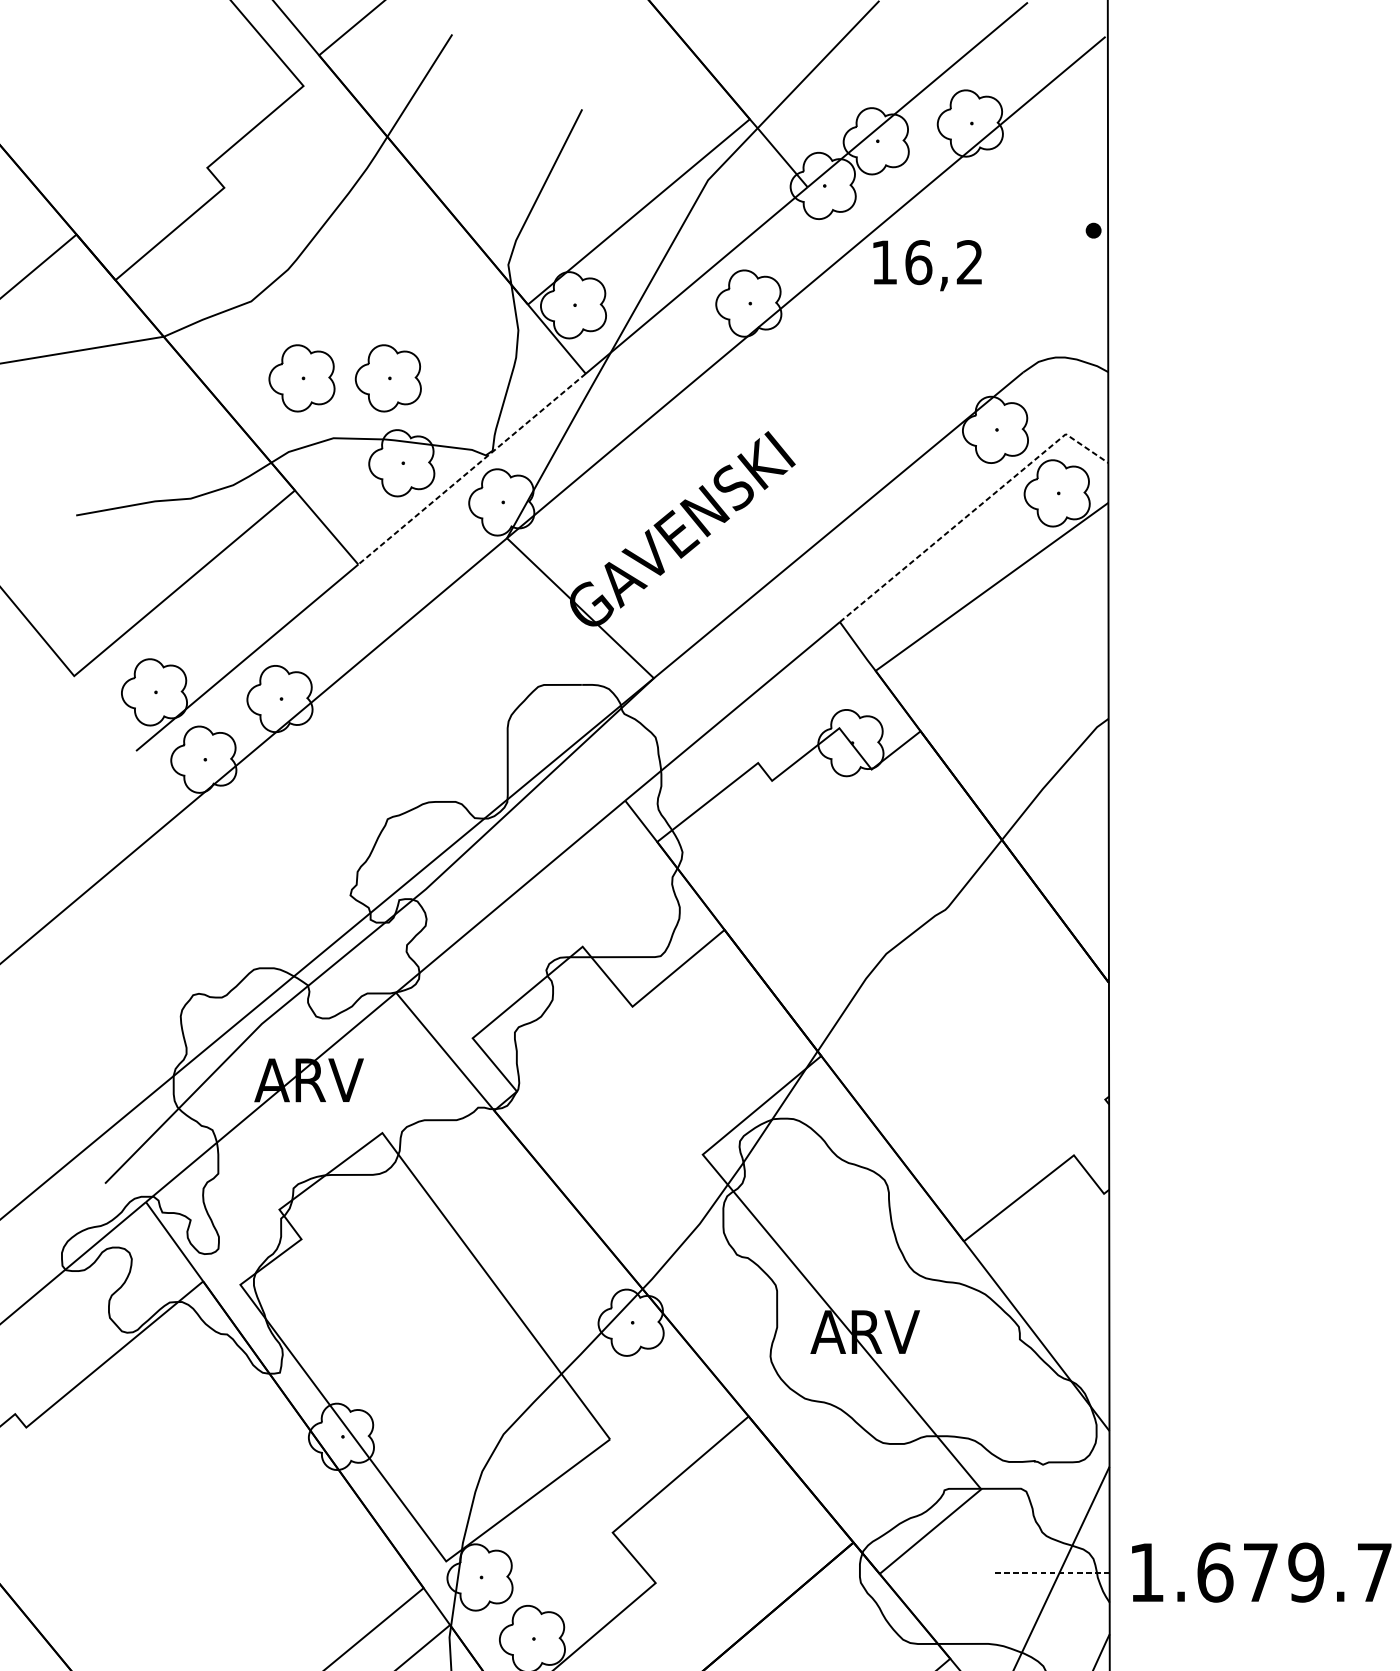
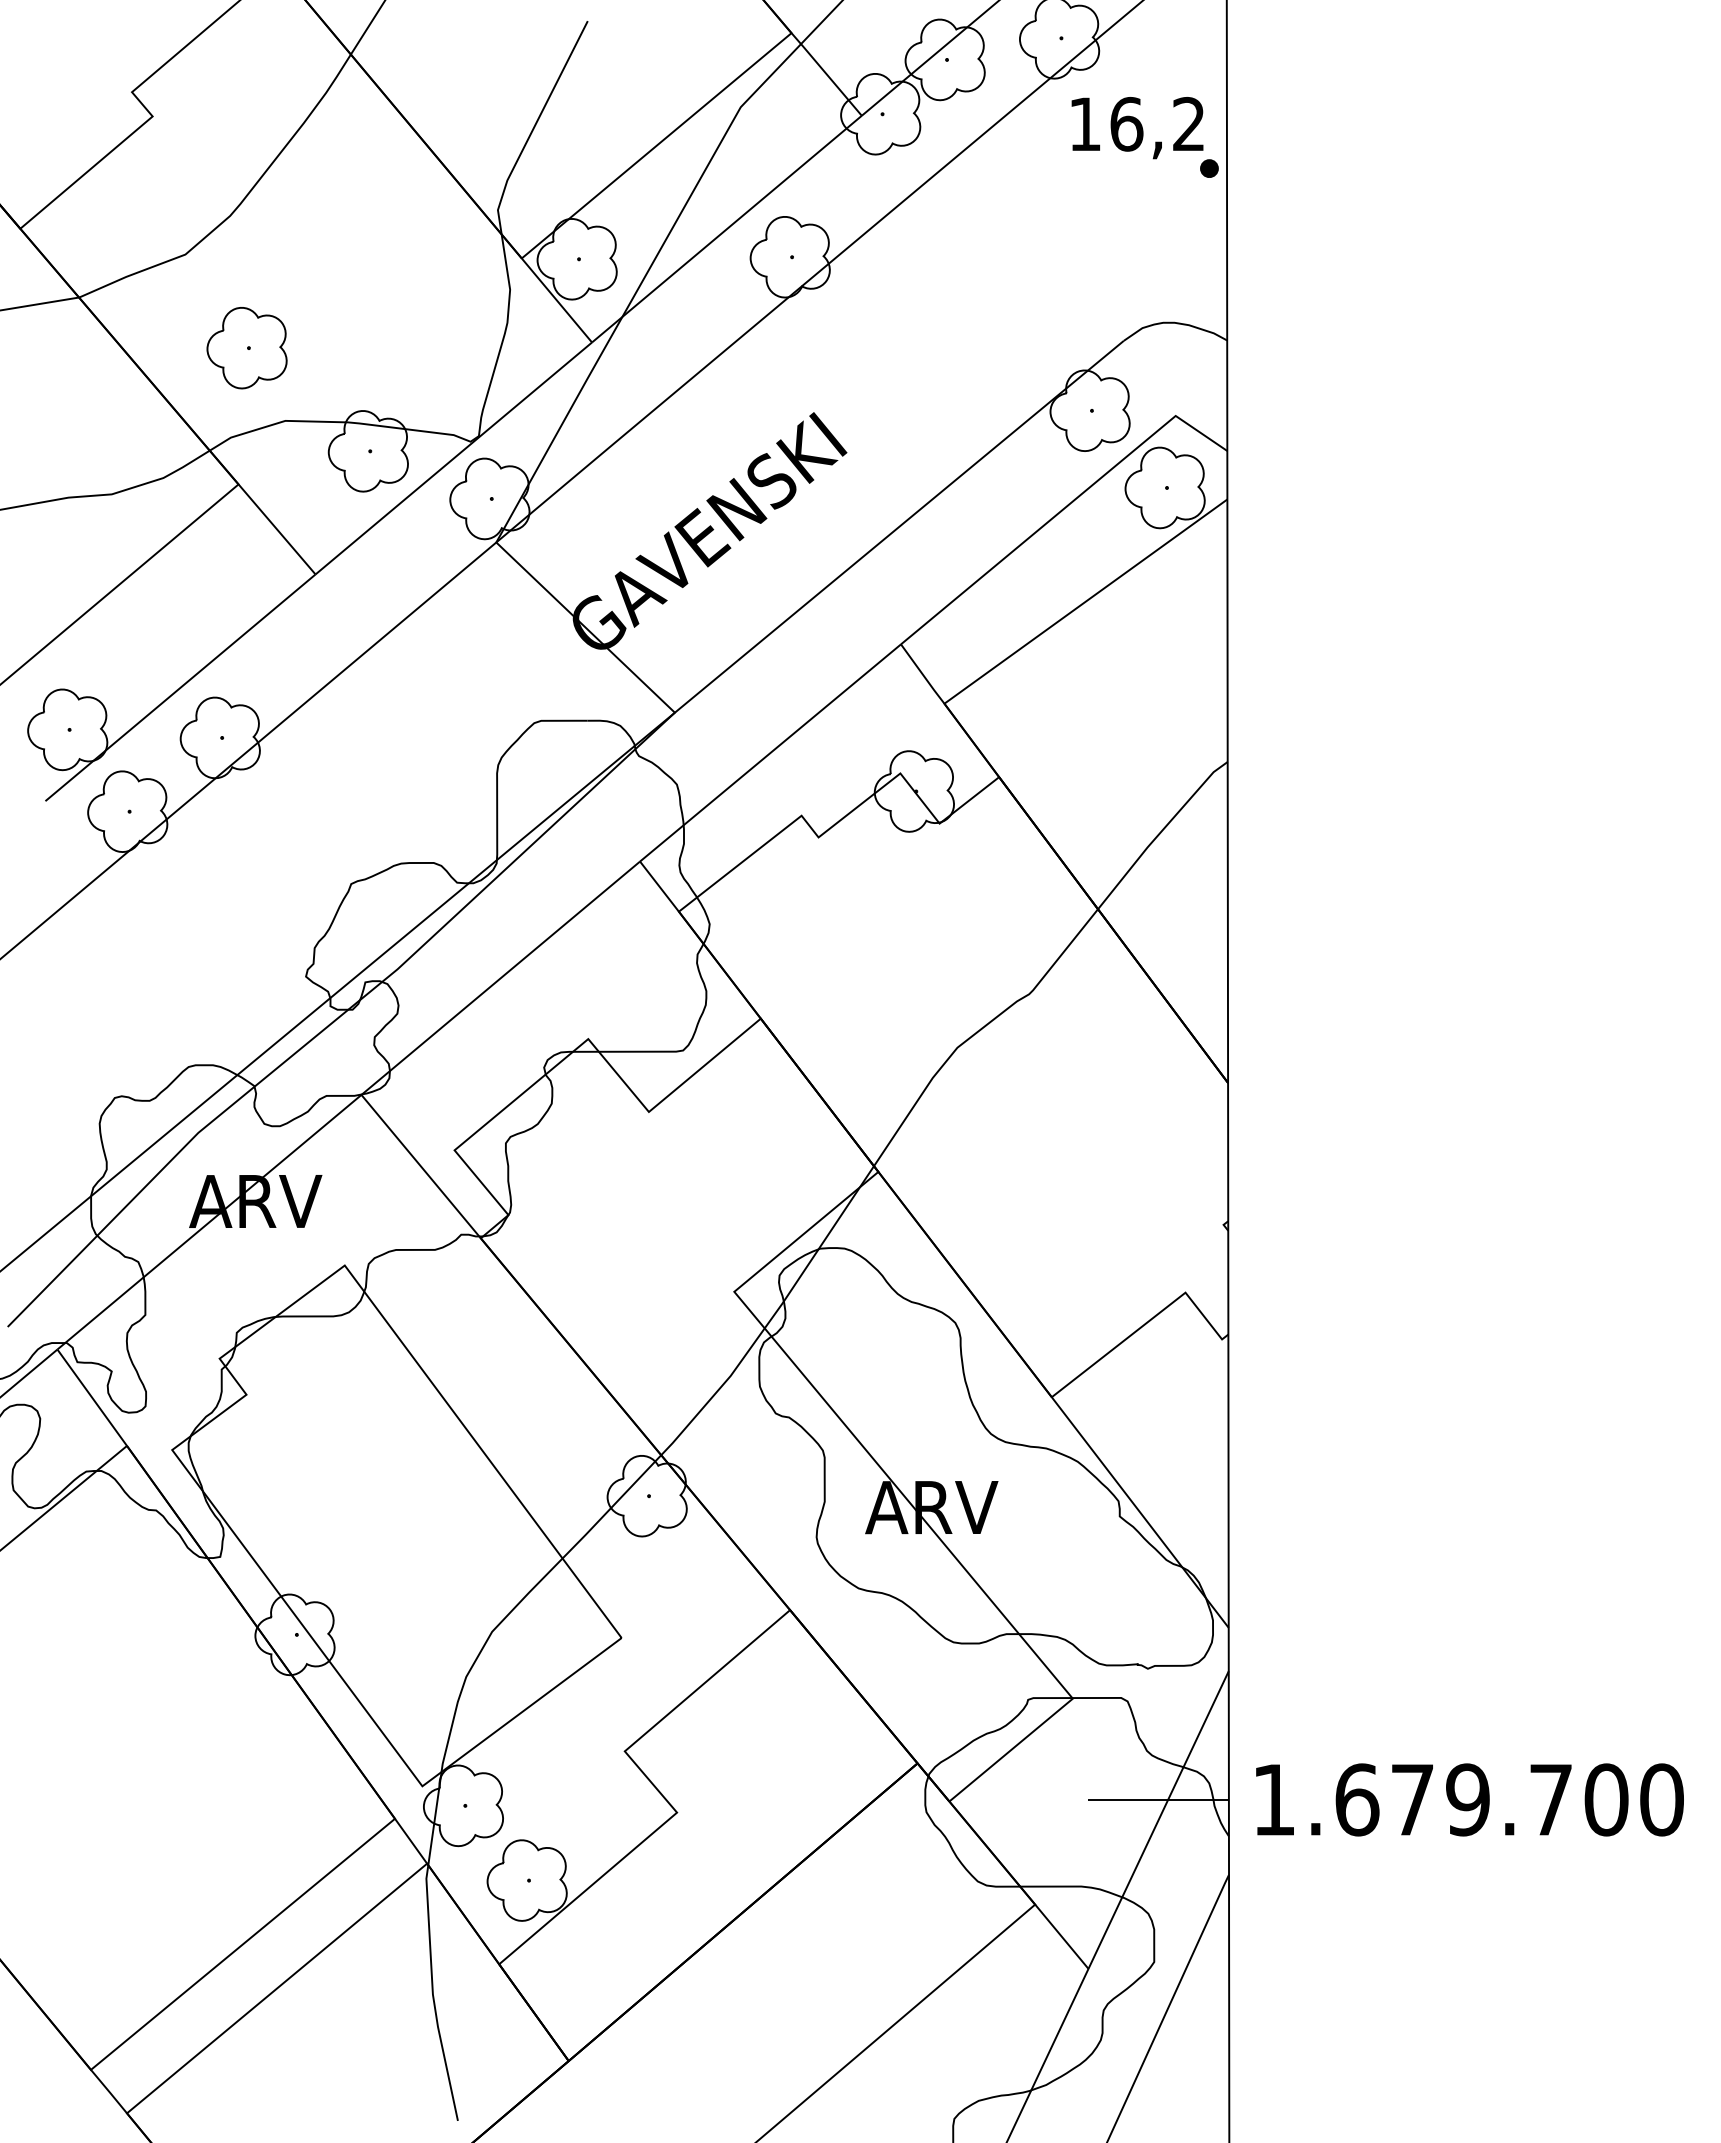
text: (927, 265) -> (1137, 128), moved
part: (387, 378) -> (351, 348), removed
line: (471, 469) -> (453, 458), dashed -> solid
line: (972, 511) -> (1062, 509), dashed -> solid
line: (1051, 1572) -> (1158, 1799), dashed -> solid

